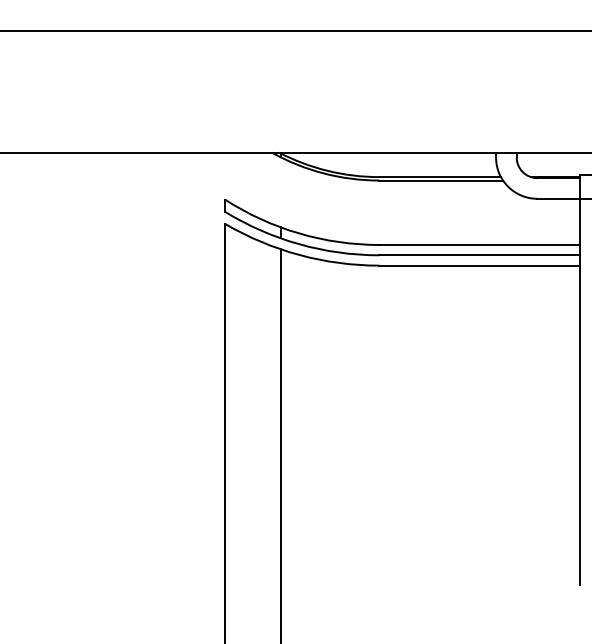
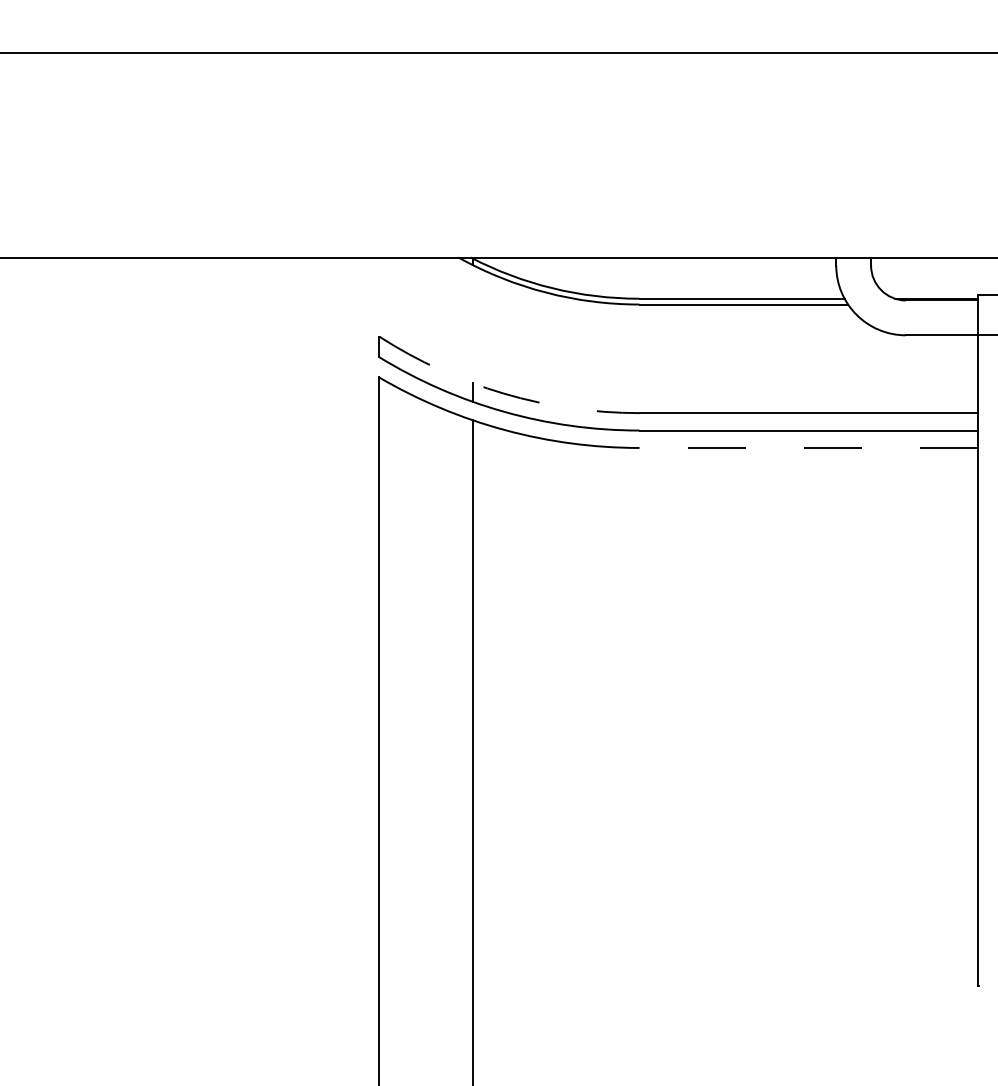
arc: (298, 233) -> (503, 393), solid -> dashed
line: (479, 265) -> (808, 447), solid -> dashed

